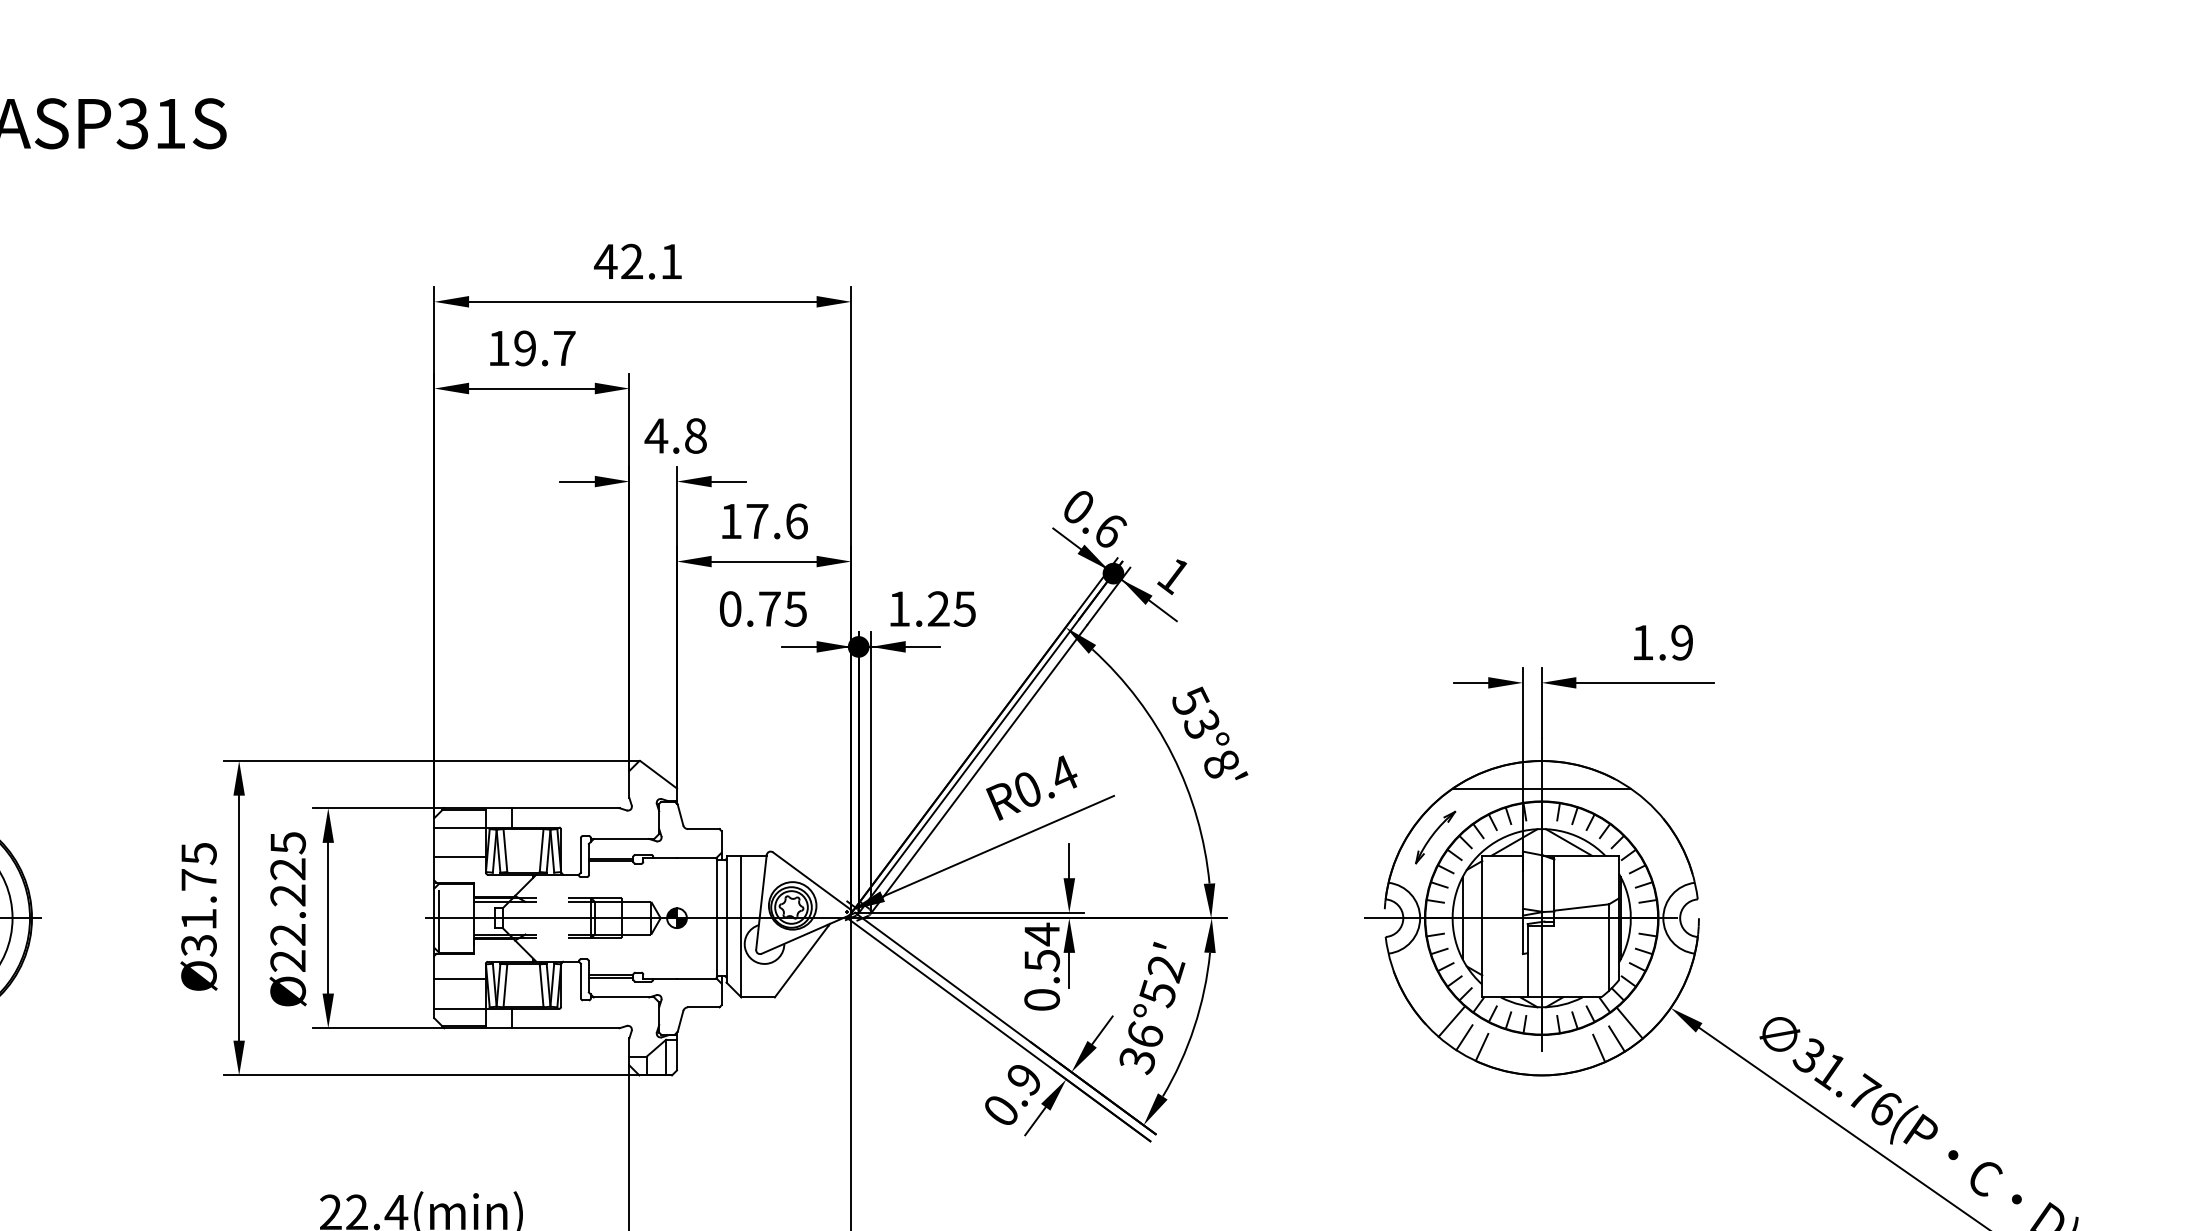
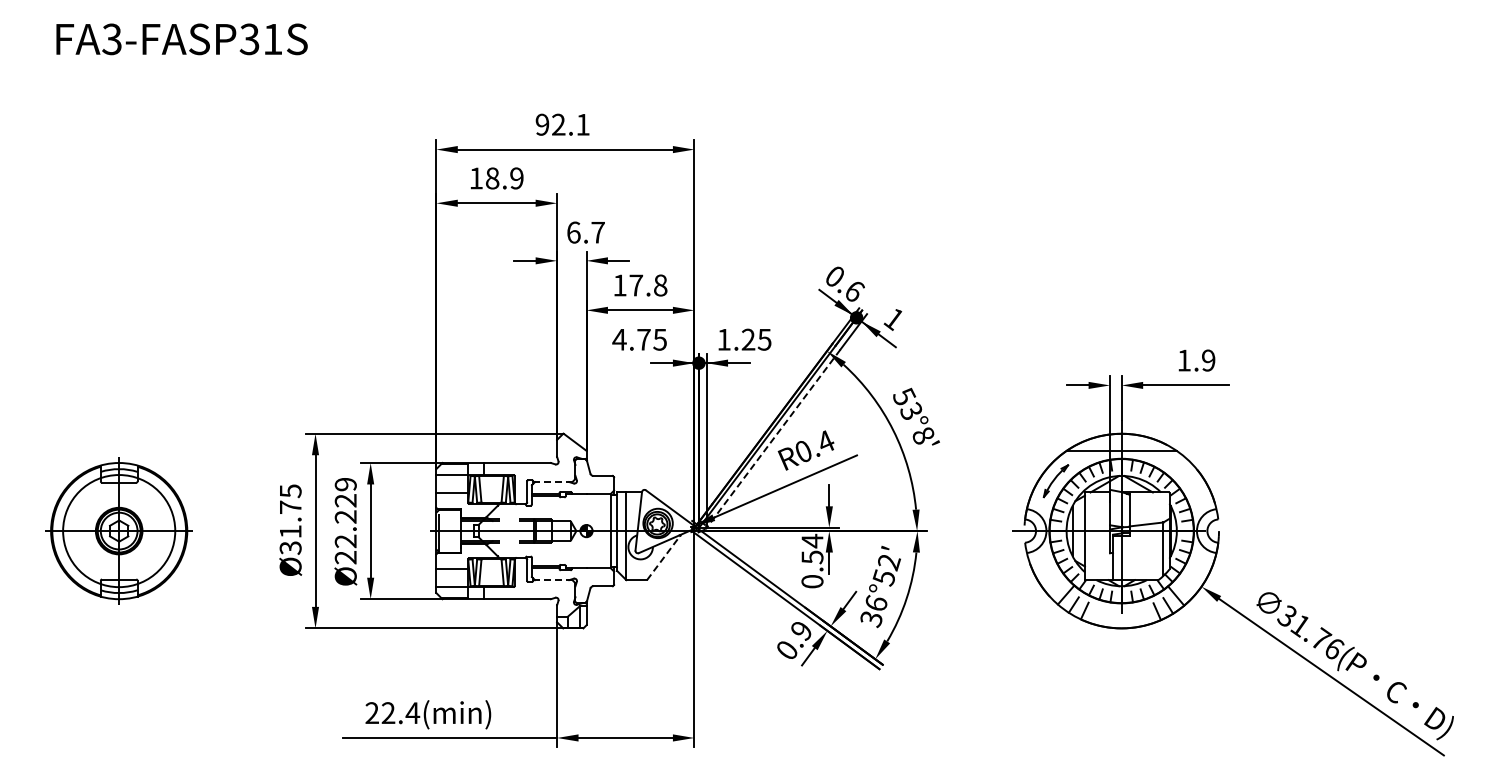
text: (605, 261) -> (542, 124), 42.1 -> 92.1
text: (544, 348) -> (504, 178), 19.7 -> 18.9
text: (675, 435) -> (585, 232), 4.8 -> 6.7
text: (796, 521) -> (660, 285), 17.6 -> 17.8
text: (730, 608) -> (619, 339), 0.75 -> 4.75
line: (979, 770) -> (773, 439), solid -> dashed
line: (622, 839) -> (552, 482), solid -> dashed
text: (287, 842) -> (345, 484), Ø22.225 -> Ø22.229
line: (803, 959) -> (664, 556), solid -> dashed
line: (622, 998) -> (552, 580), solid -> dashed

